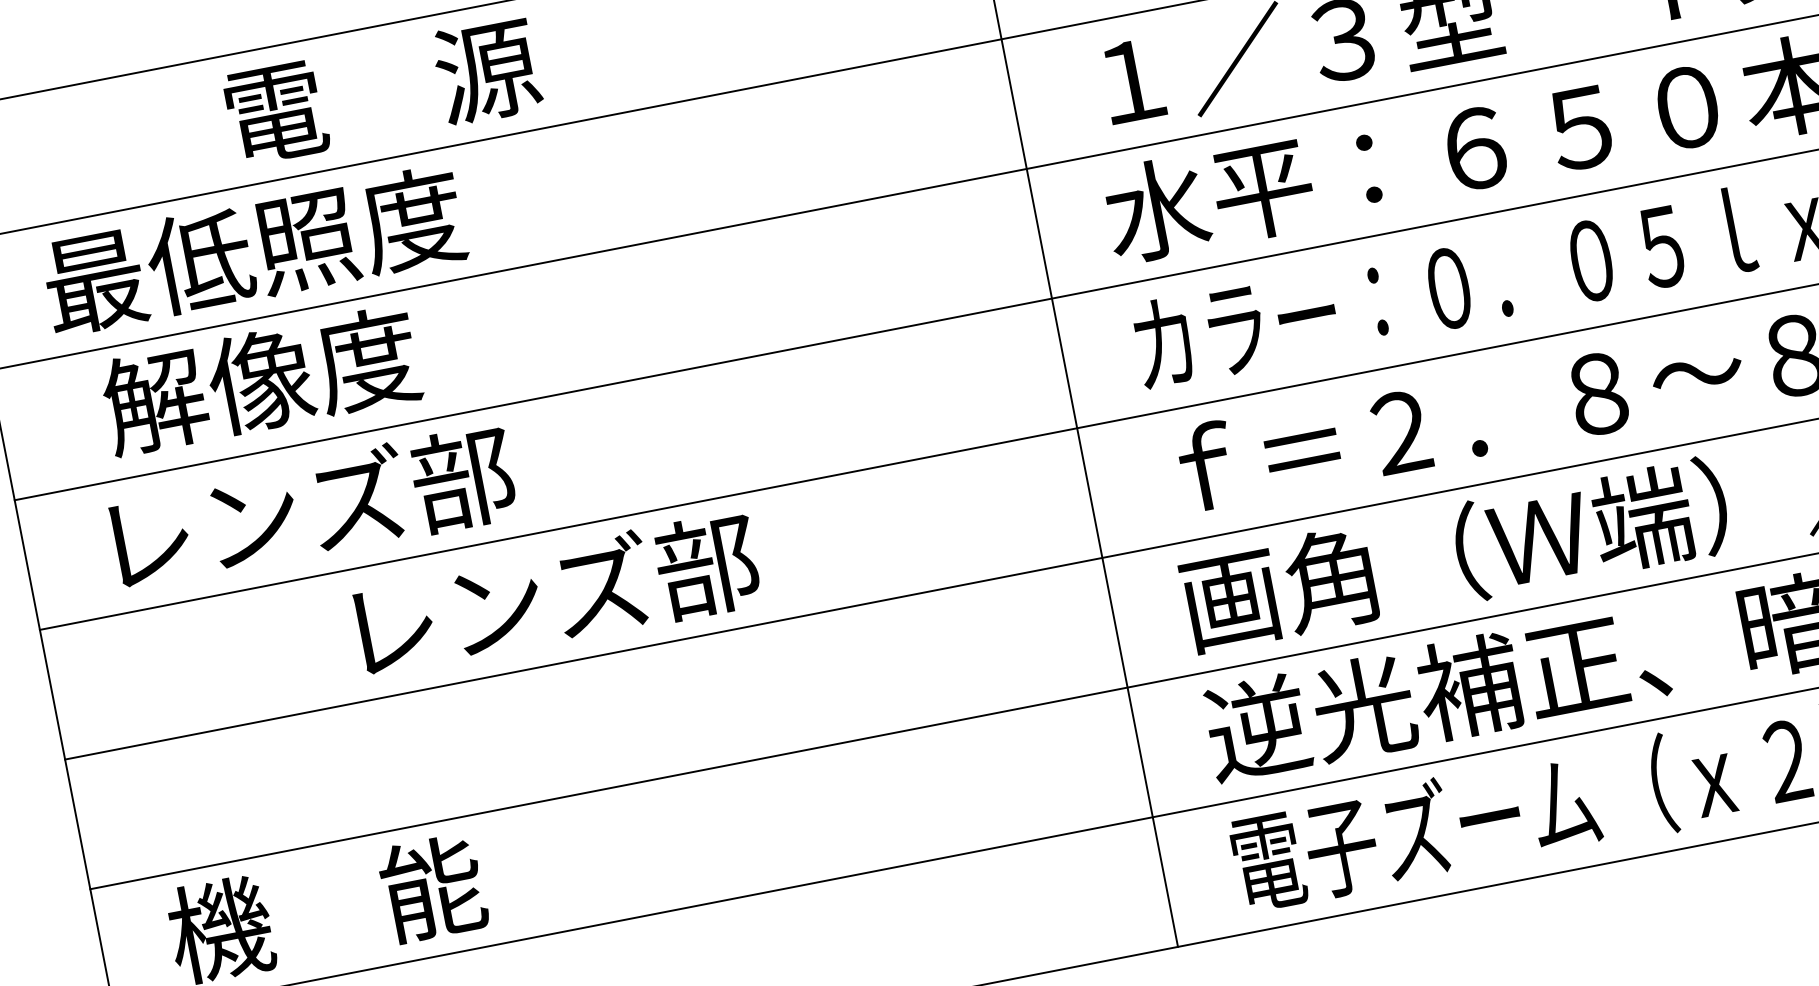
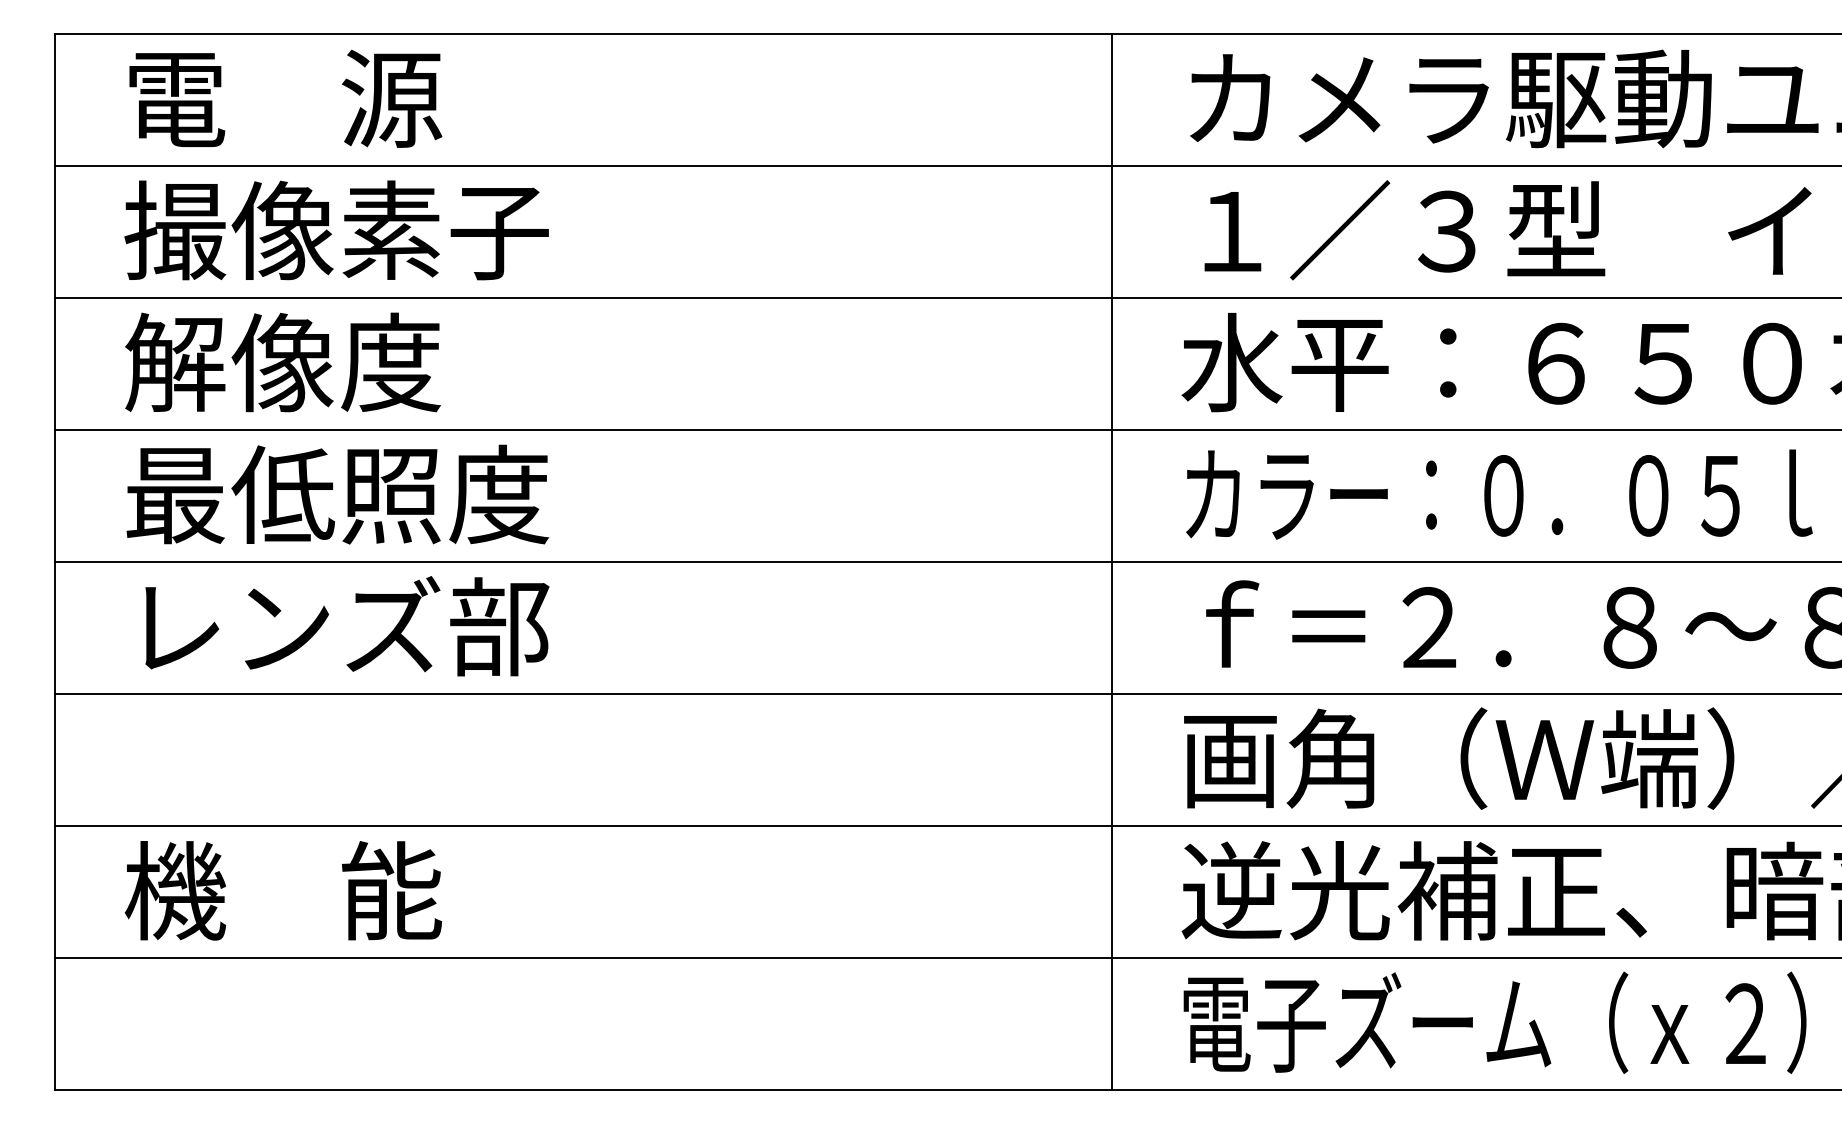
text: (382, 91) -> (285, 98), moved
text: (252, 250) -> (336, 230), 最低照度 -> 撮像素子
text: (261, 380) -> (283, 362), moved
text: (304, 509) -> (337, 494), レンズ部 -> 最低照度
text: (558, 594) -> (347, 626), moved

